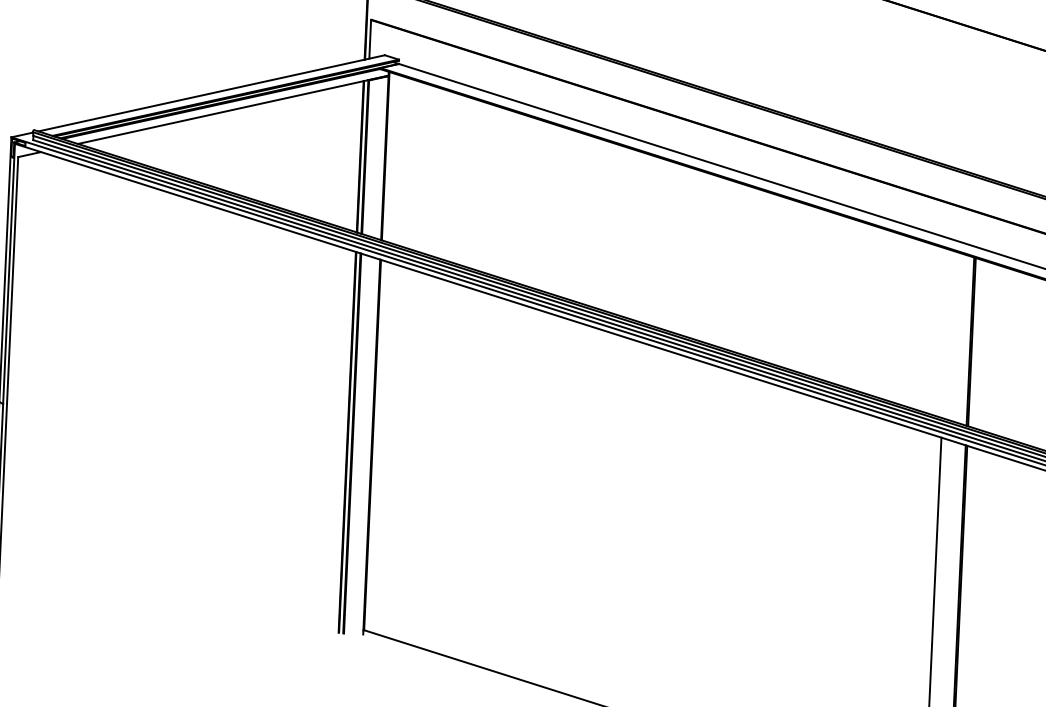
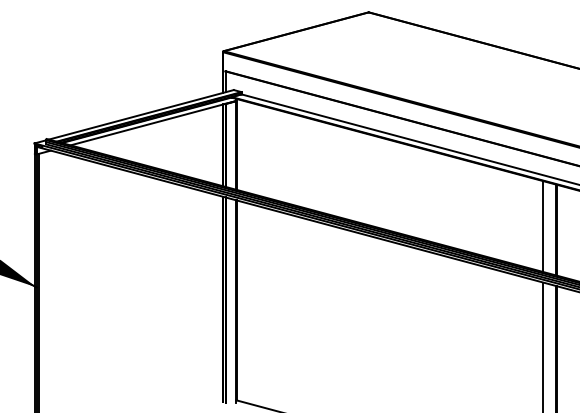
line: (946, 333) -> (543, 226), added

